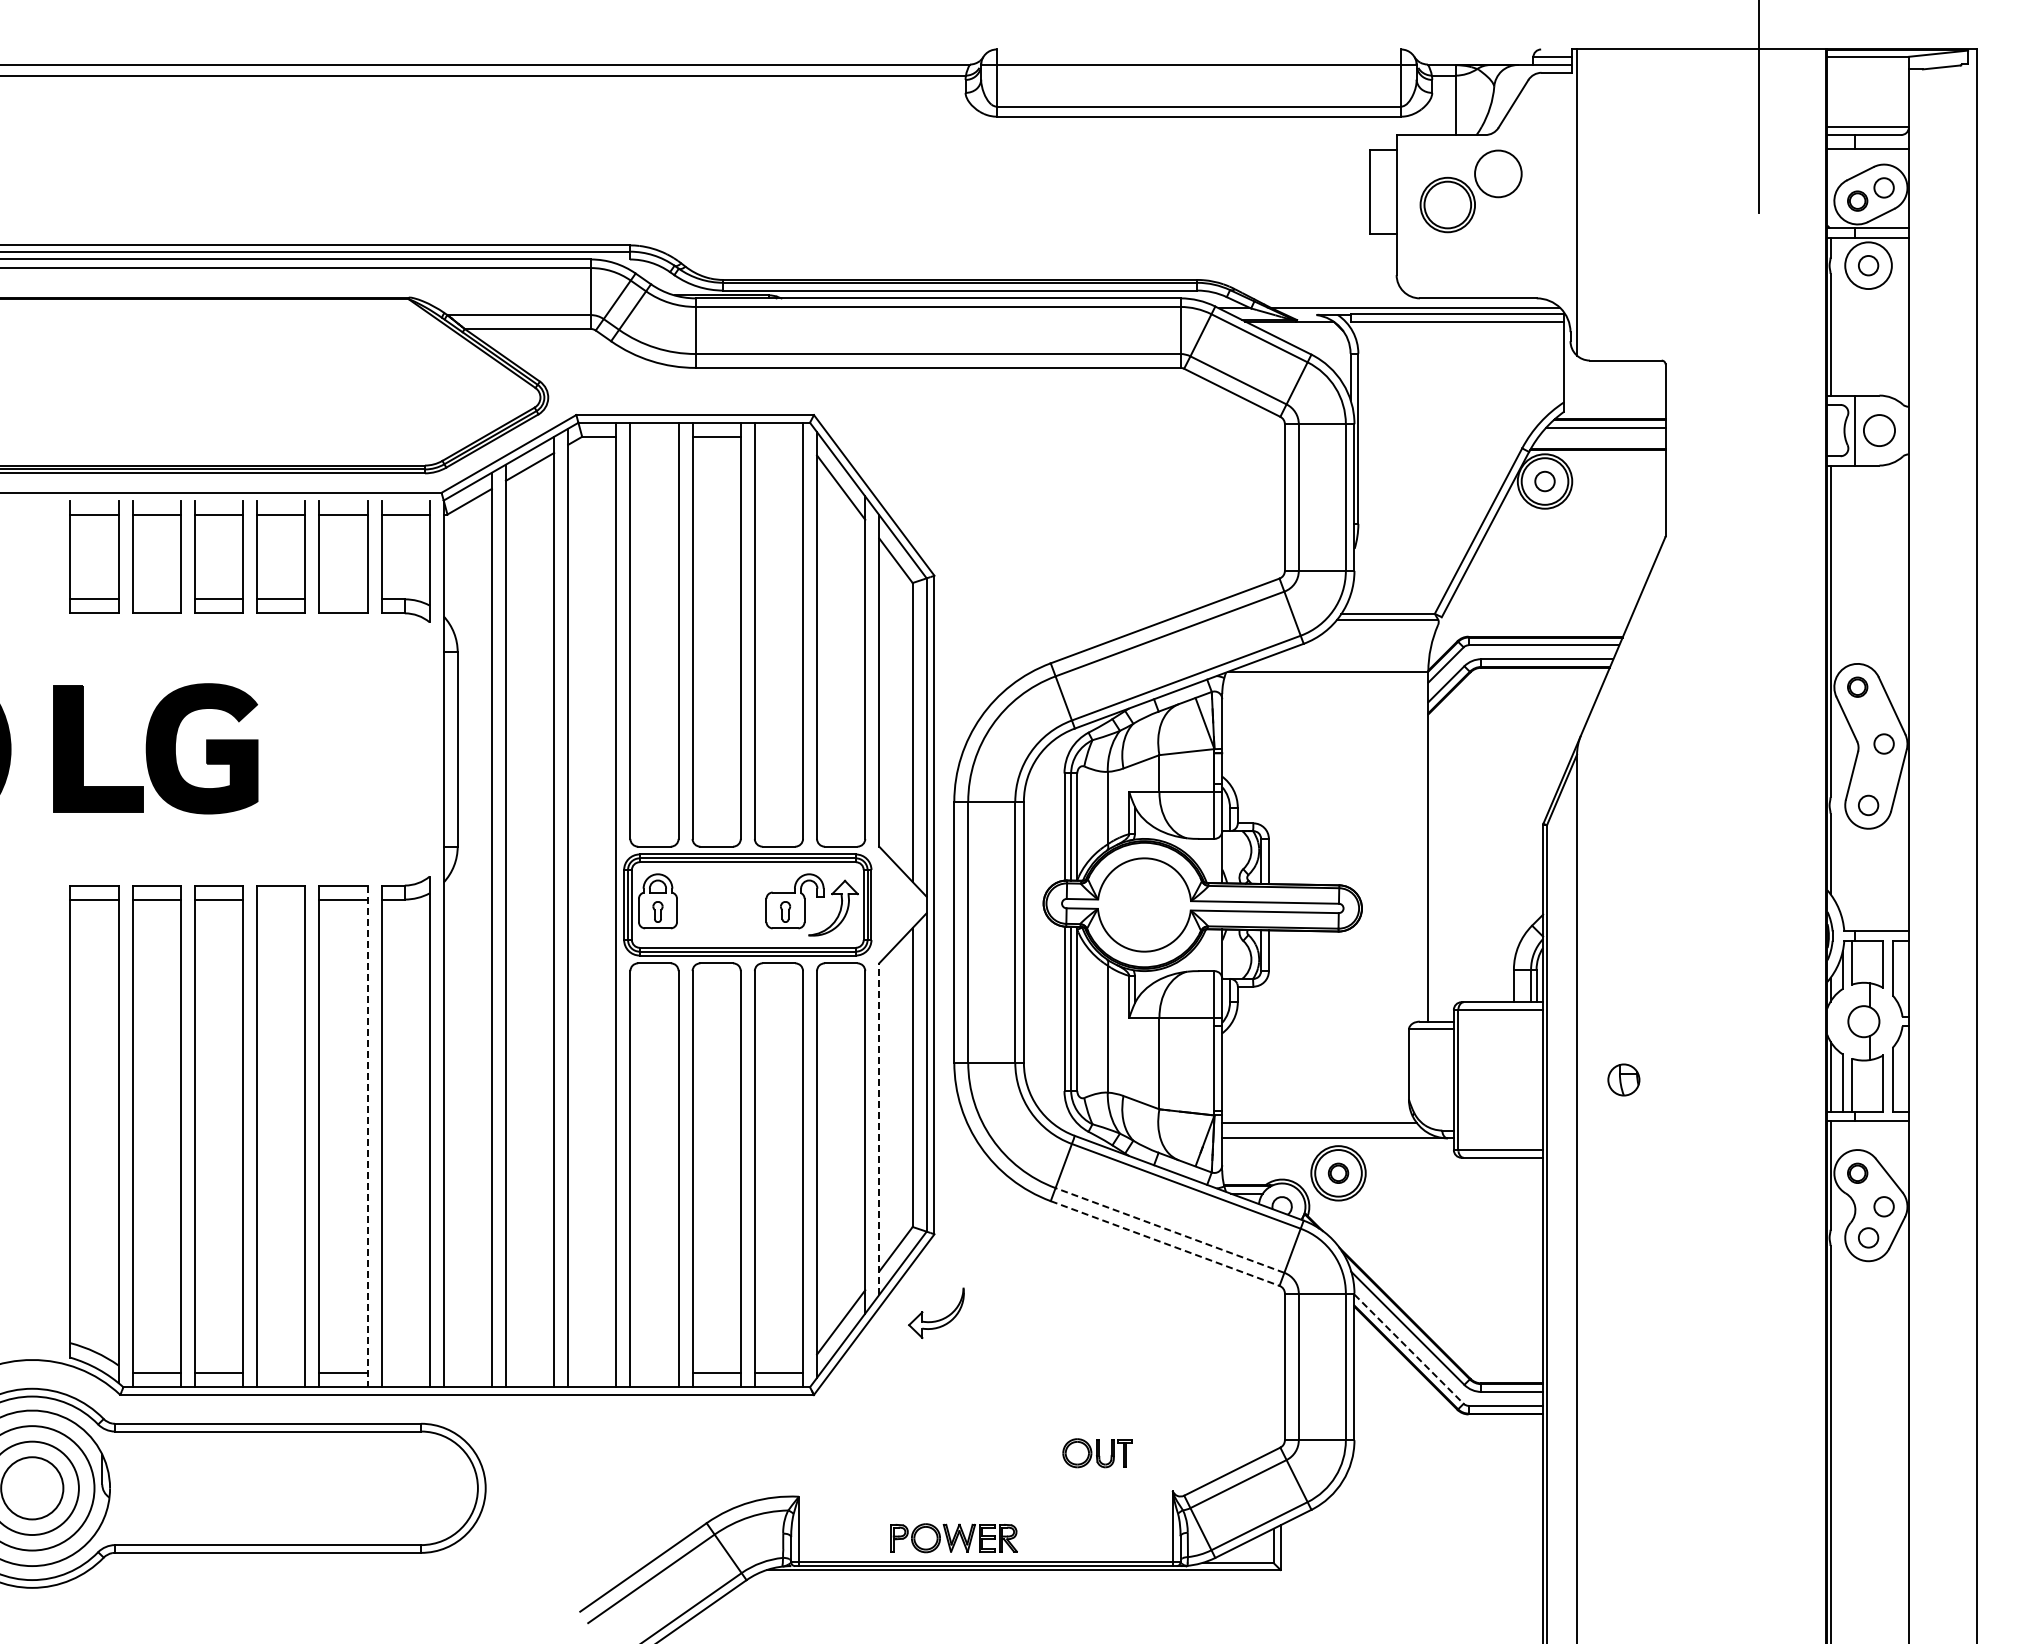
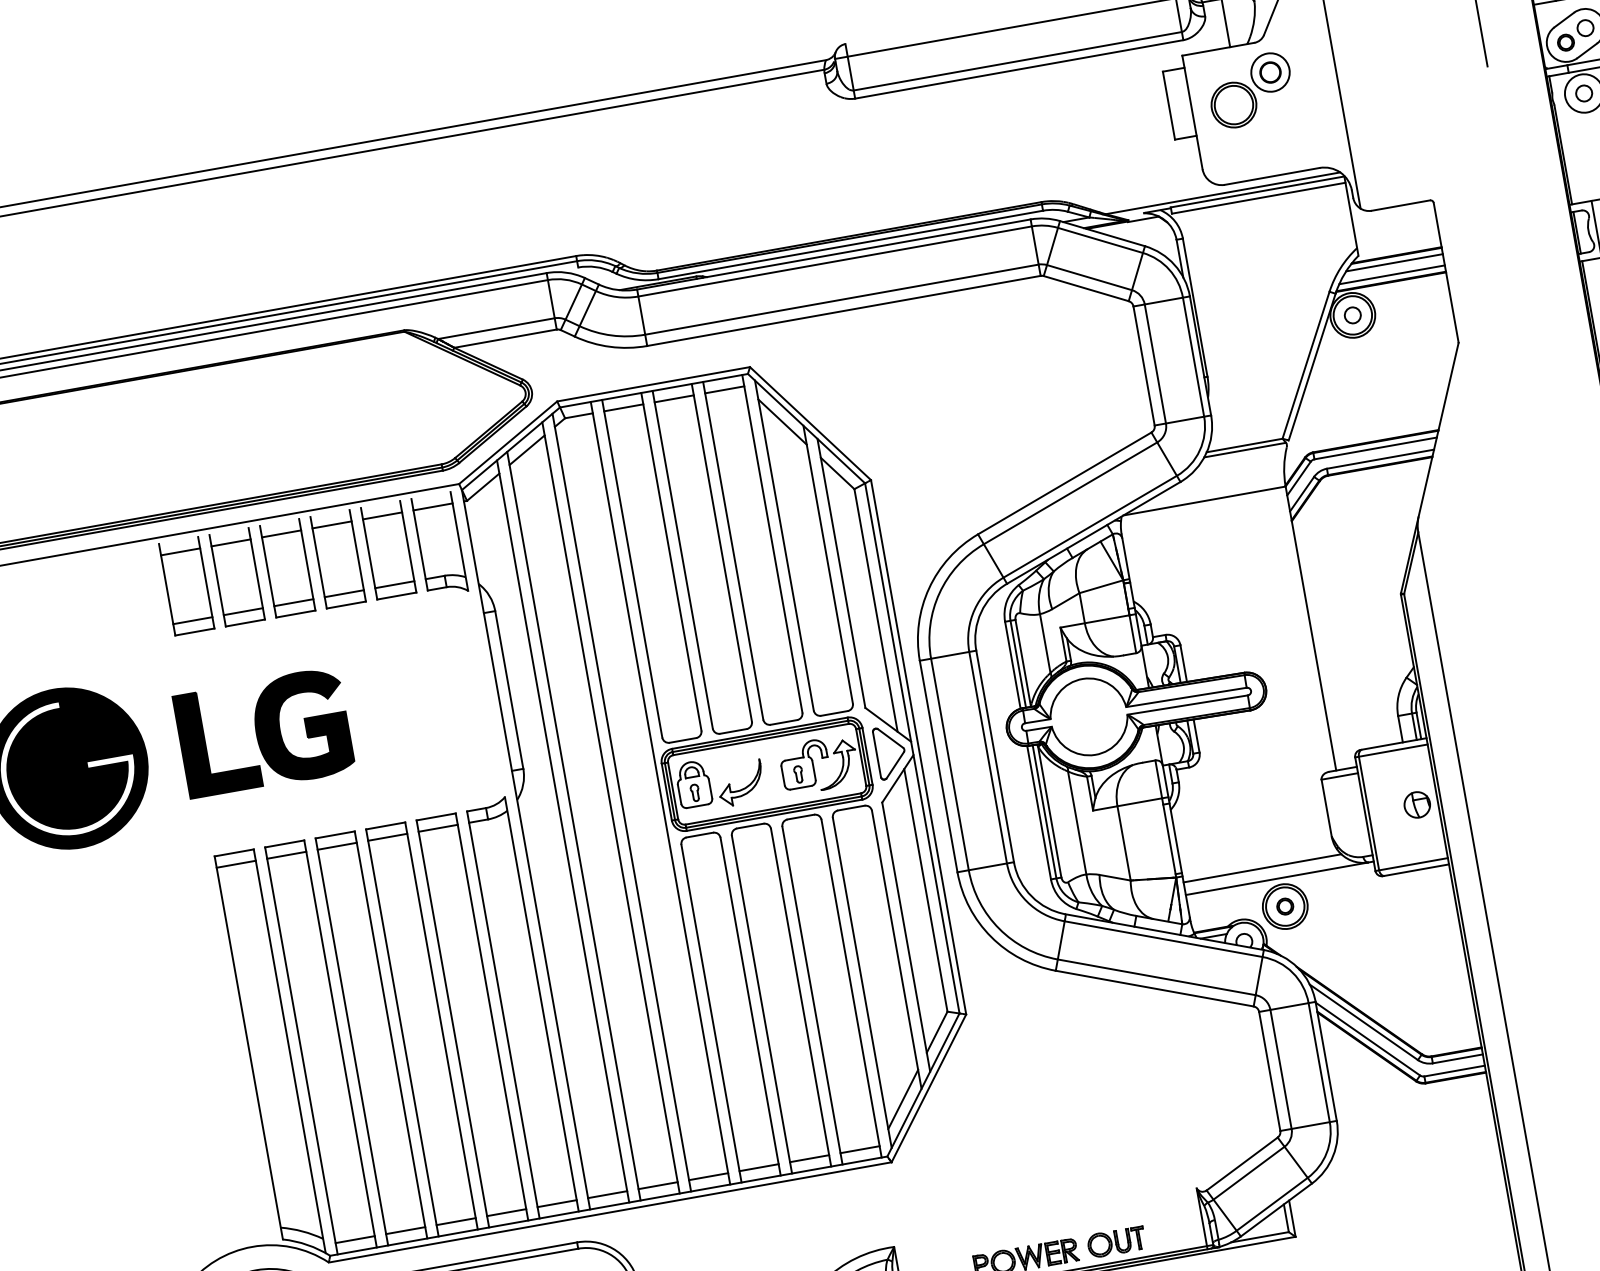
part: (1498, 173) -> (1270, 72), added
line: (1830, 430) -> (1577, 232), added
line: (654, 436) -> (623, 407), added
line: (778, 436) -> (724, 389), added
line: (1600, 441) -> (1392, 274), added
line: (156, 599) -> (243, 611), added
line: (343, 599) -> (394, 584), added
line: (281, 899) -> (387, 837), added
part: (899, 904) -> (890, 751), added
part: (1623, 1079) -> (1416, 804), moved
line: (879, 1129) -> (906, 937), dashed -> solid
line: (367, 1136) -> (492, 1017), dashed -> solid
line: (1169, 1230) -> (1156, 977), dashed -> solid
line: (1165, 1243) -> (1155, 988), dashed -> solid
part: (938, 1319) -> (743, 788), moved
line: (1409, 1349) -> (1368, 1039), dashed -> solid
line: (281, 1373) -> (456, 1221), added
line: (405, 1373) -> (557, 1203), added
line: (467, 1373) -> (607, 1194), added
line: (529, 1373) -> (657, 1185), added
line: (592, 1373) -> (708, 1176), added
line: (654, 1373) -> (759, 1167), added
part: (1097, 1453) -> (1116, 1242), moved

